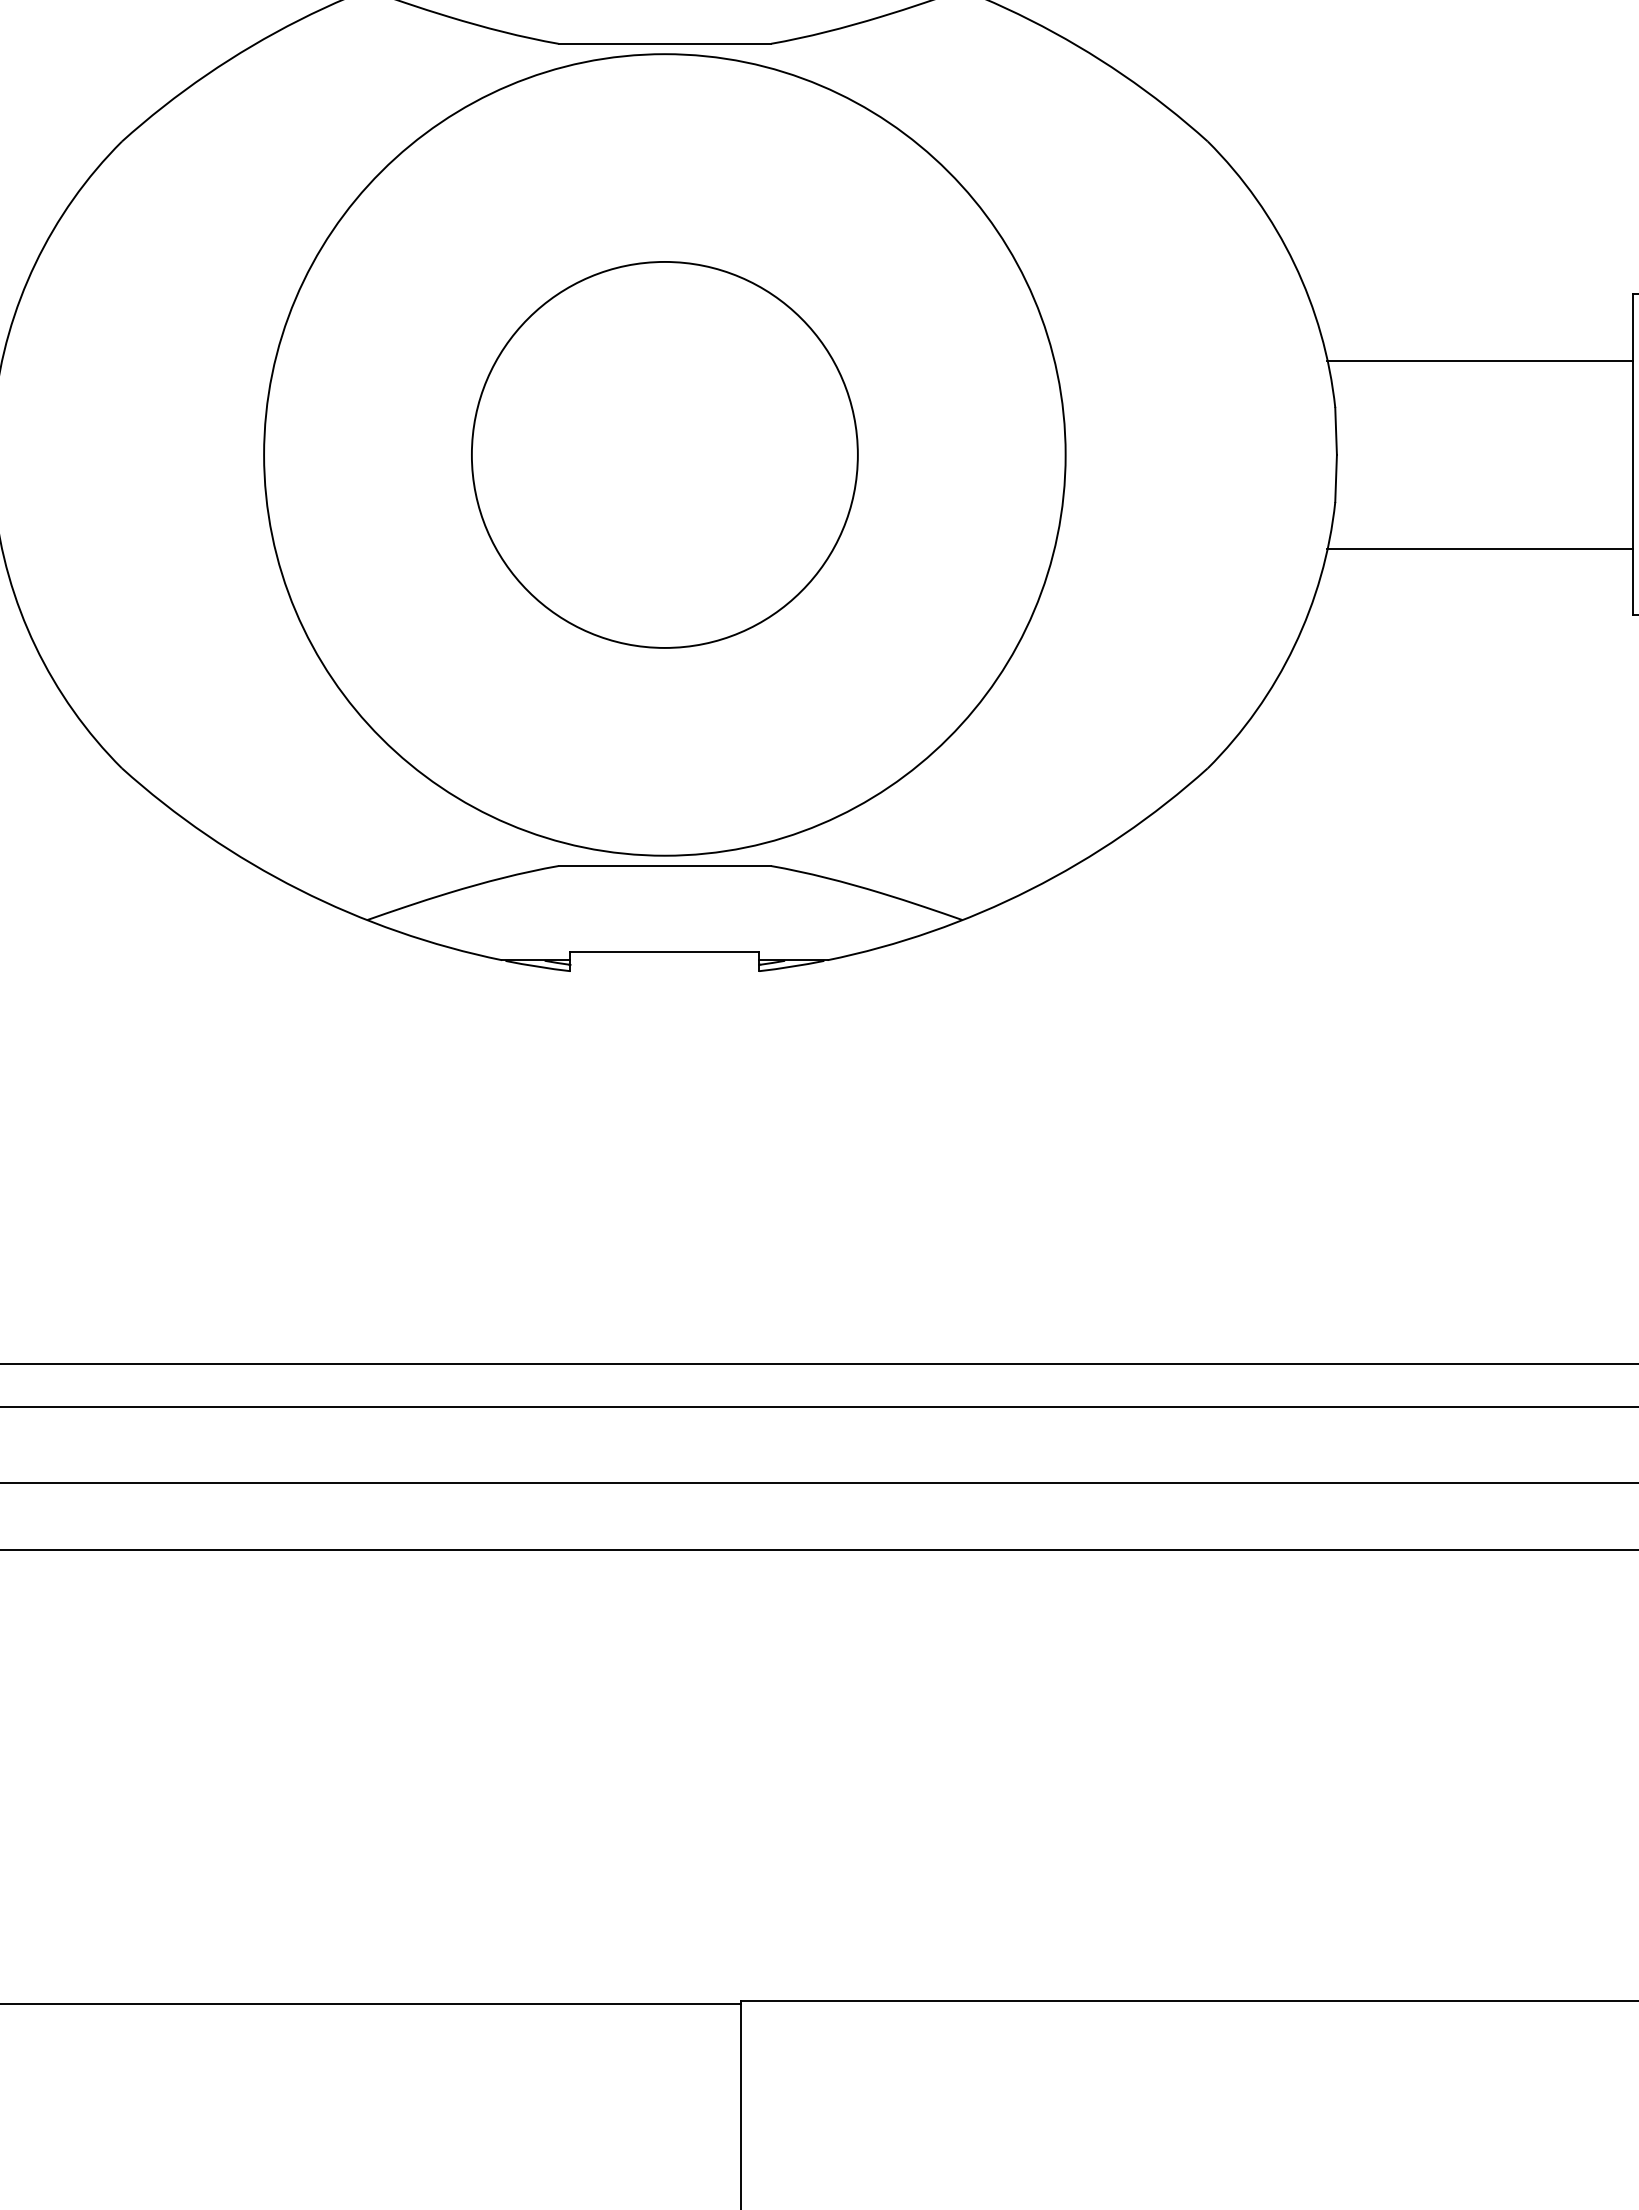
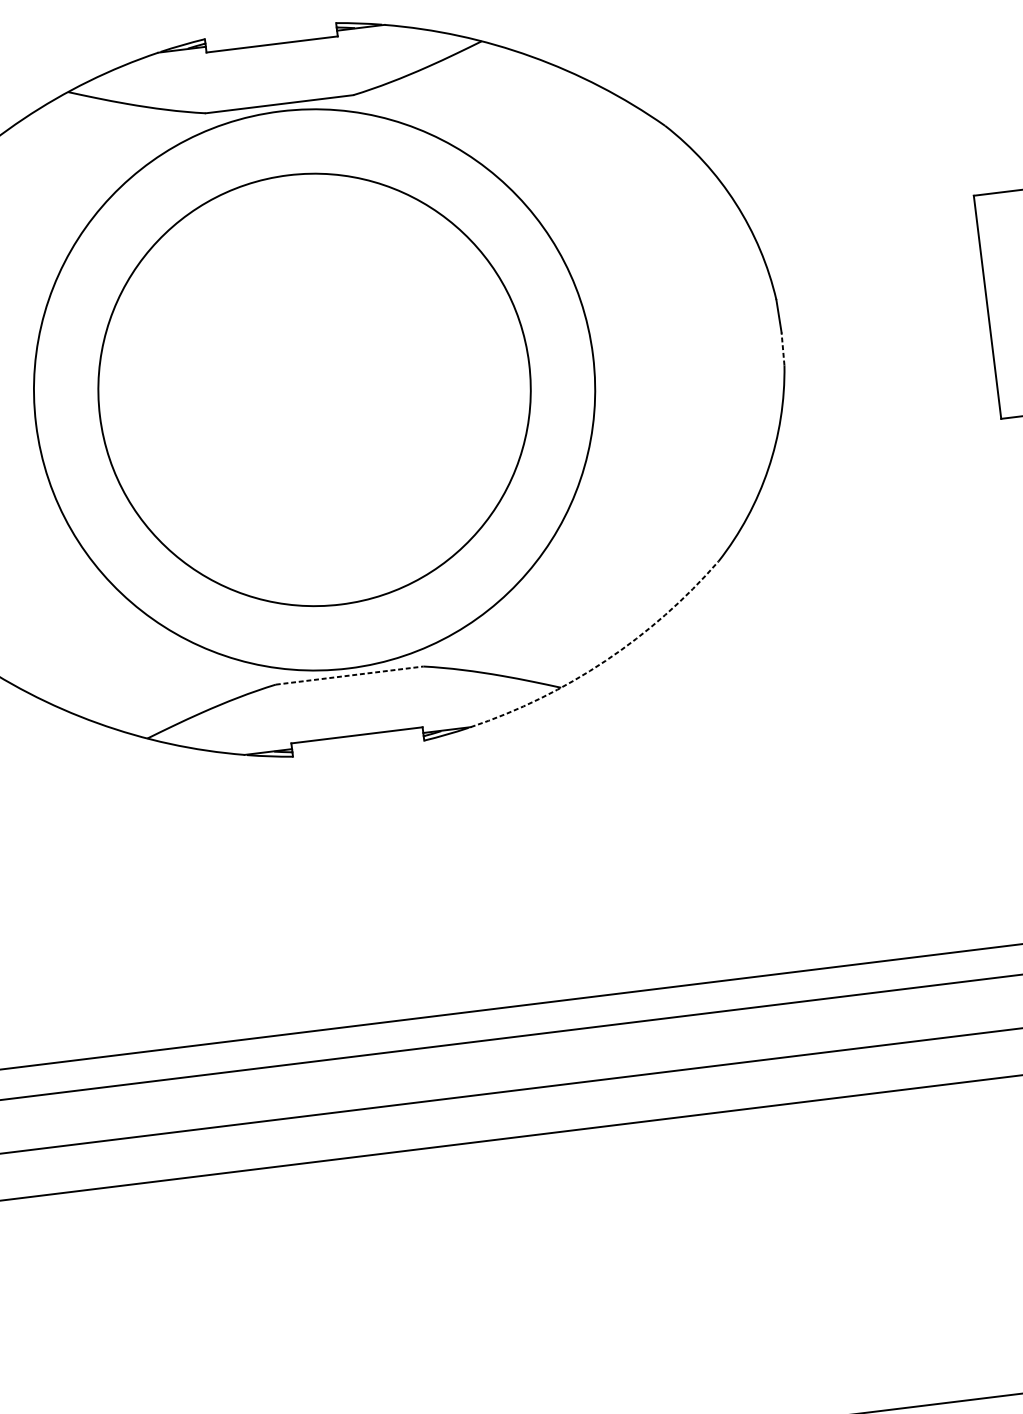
line: (1480, 360) -> (873, 254), removed
circle: (664, 454) -> (314, 389), size x1.6
line: (1336, 478) -> (783, 348), solid -> dashed
line: (1480, 549) -> (889, 386), removed
line: (665, 866) -> (350, 675), solid -> dashed
arc: (1030, 889) -> (605, 660), solid -> dashed

